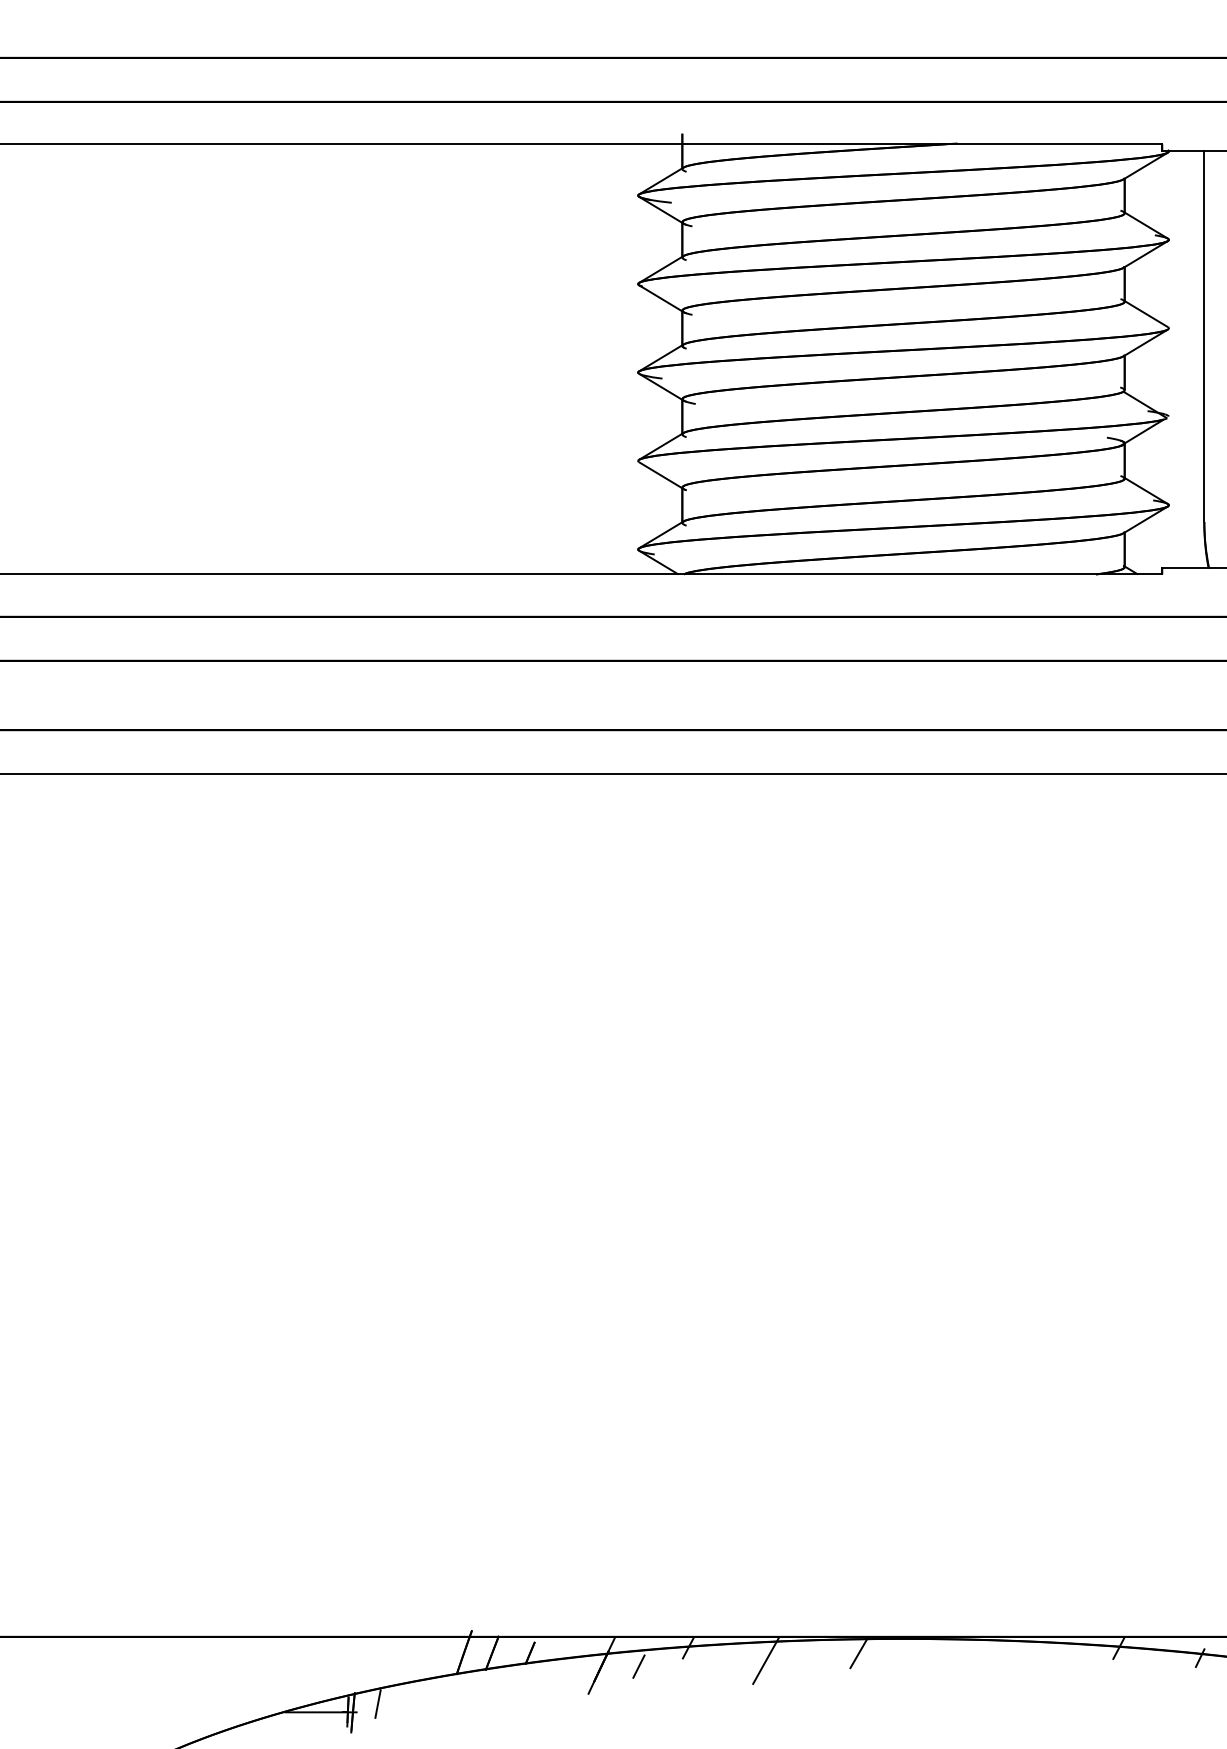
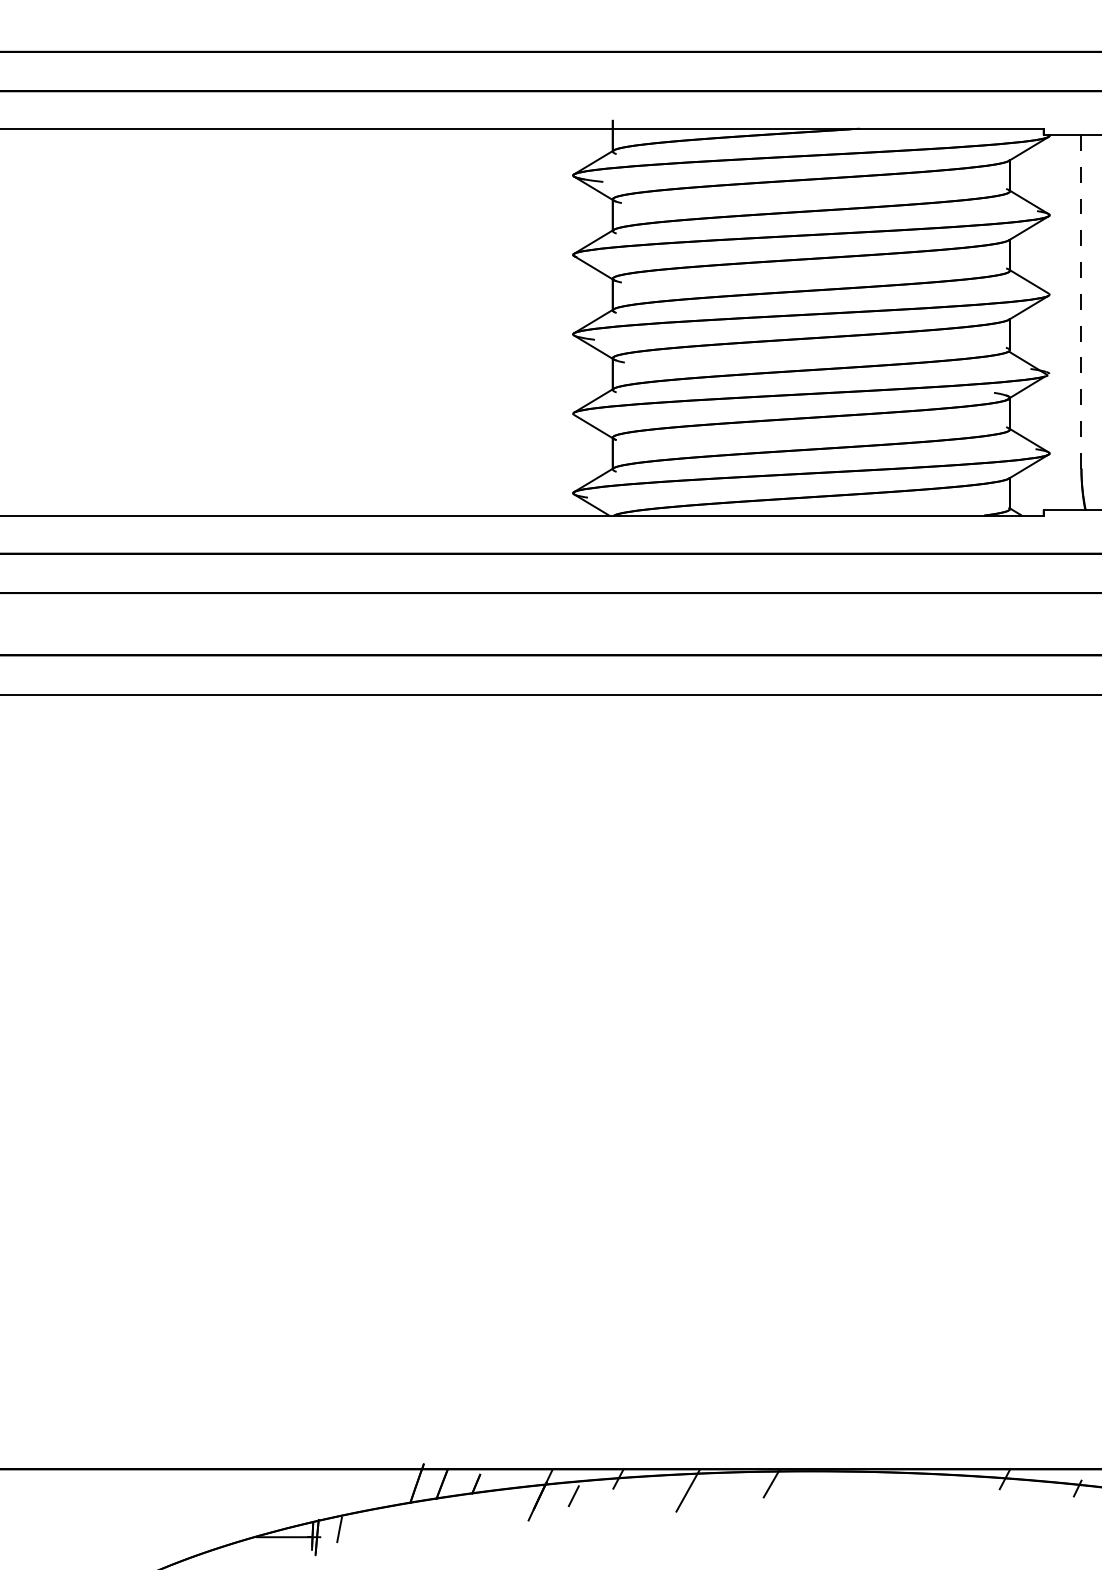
line: (1204, 336) -> (1081, 301), solid -> dashed

